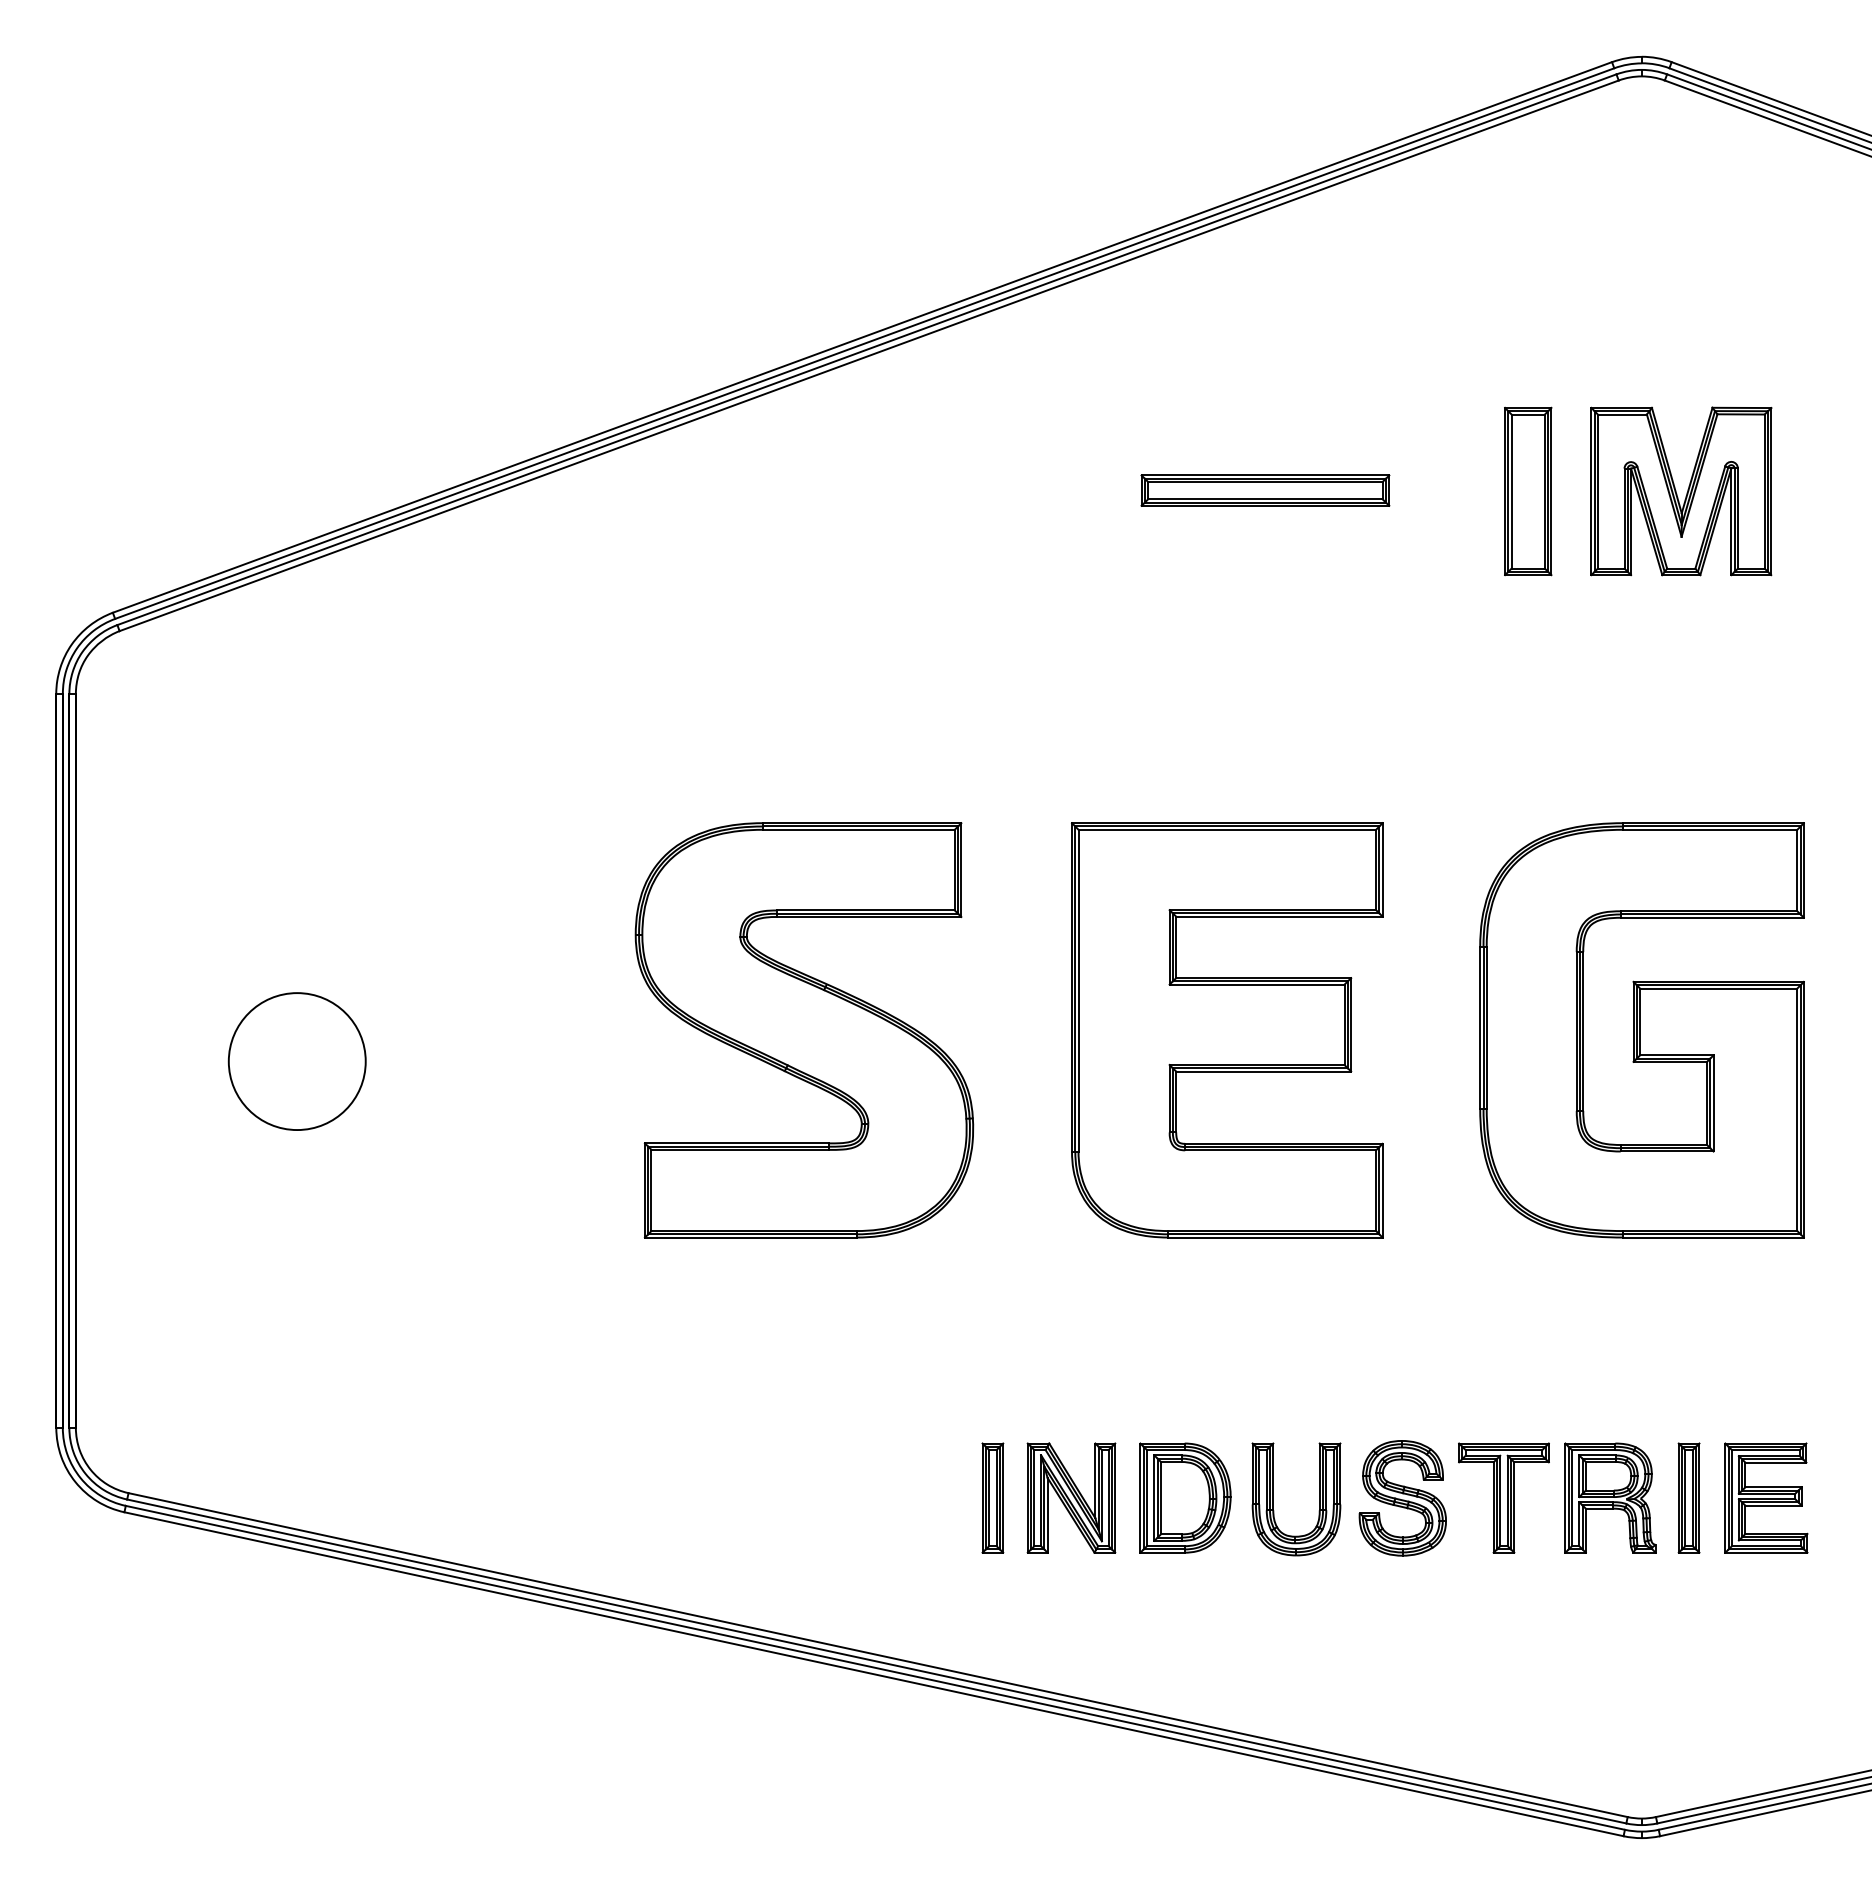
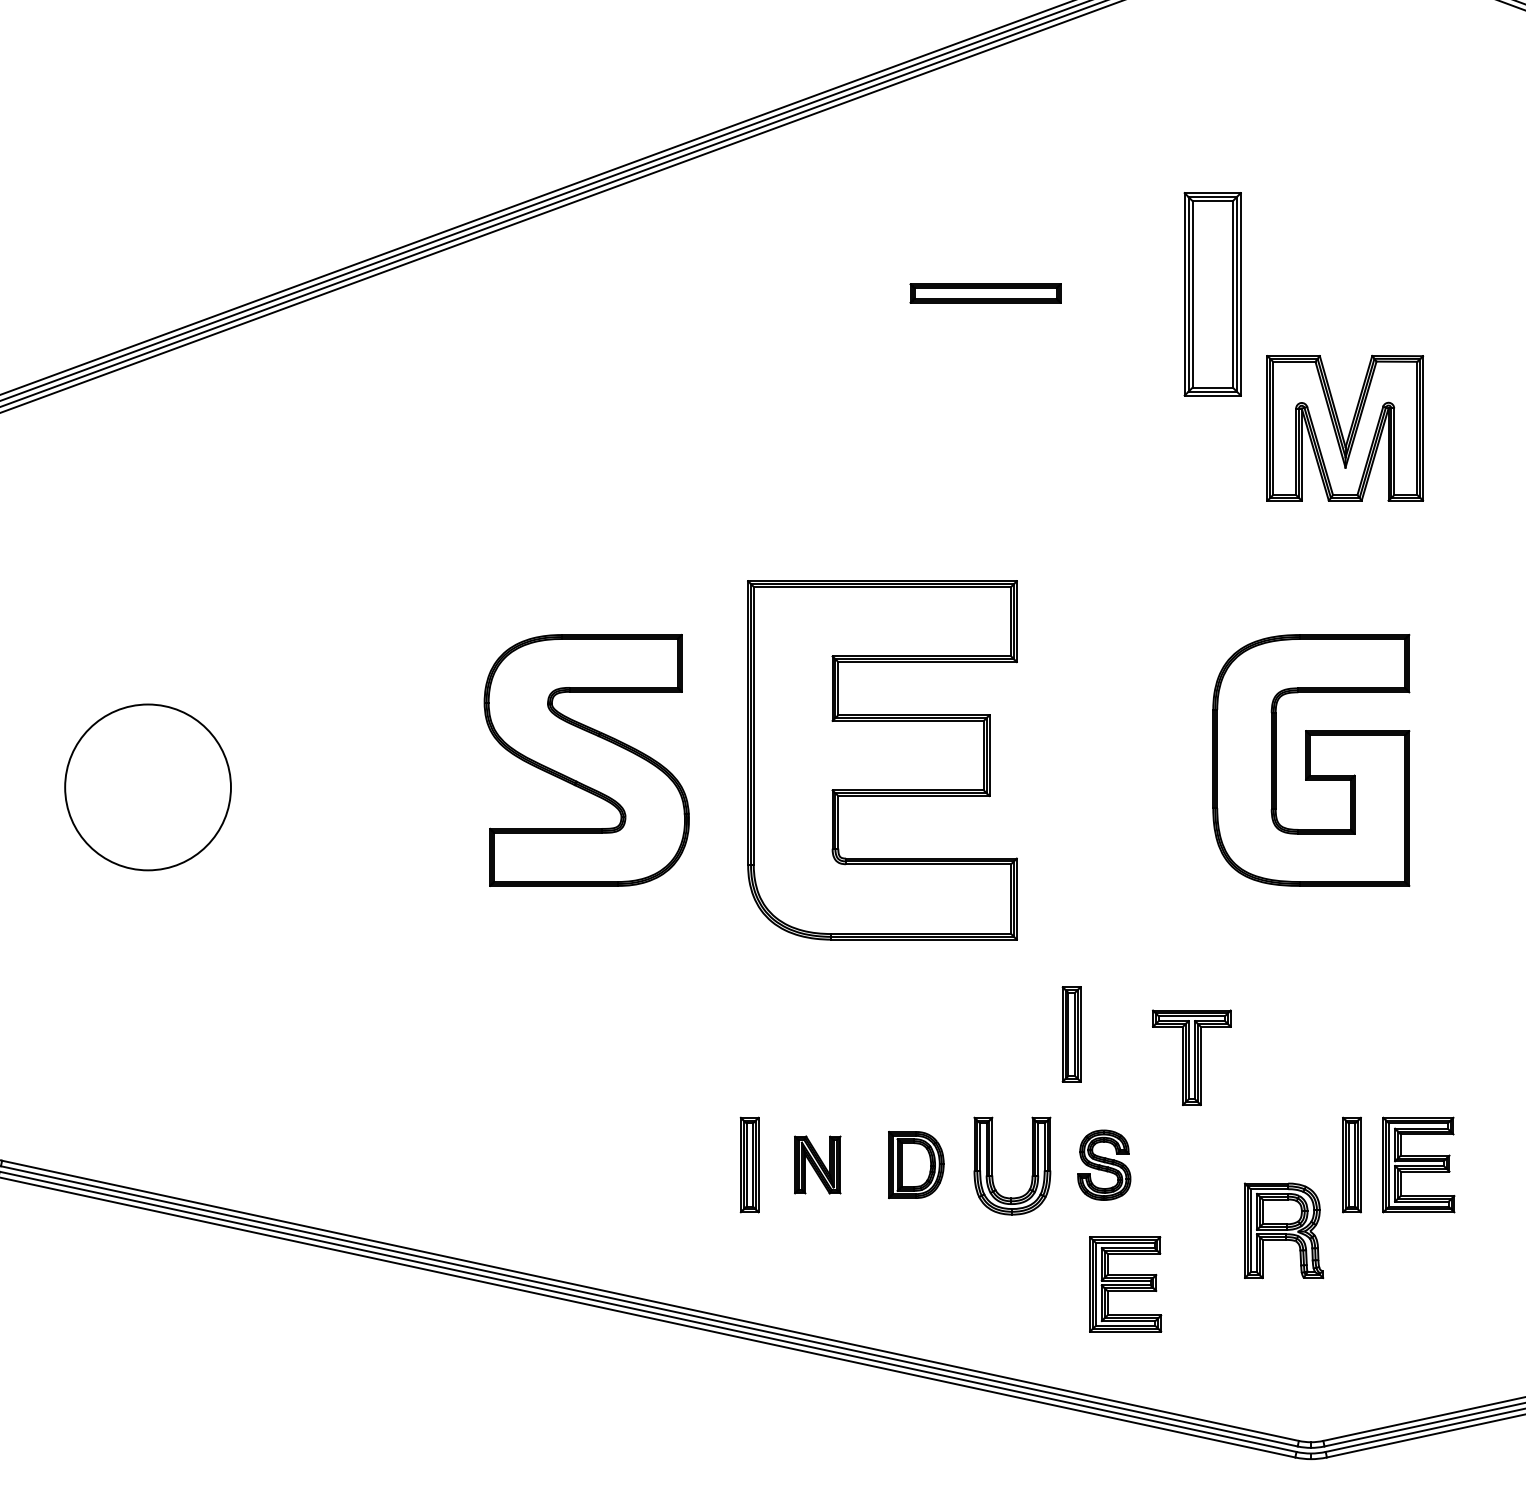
part: (1265, 490) -> (985, 293), size x0.7
part: (1528, 491) -> (1213, 294), size x1.4
part: (1681, 491) -> (1345, 428), moved
part: (804, 1030) -> (586, 760), size x0.7
part: (1227, 1030) -> (882, 760), moved
part: (1641, 1030) -> (1310, 760), size x0.7
circle: (296, 1061) -> (147, 787), size x1.4
part: (1364, 1346) -> (1071, 1033), added
part: (1071, 1497) -> (817, 1164), size x0.6
part: (1185, 1497) -> (916, 1164), size x0.7
part: (1503, 1497) -> (1191, 1057), moved
part: (1610, 1497) -> (1284, 1230), moved
part: (1402, 1498) -> (1104, 1165), size x0.7
part: (1427, 1635) -> (1125, 1283), added

